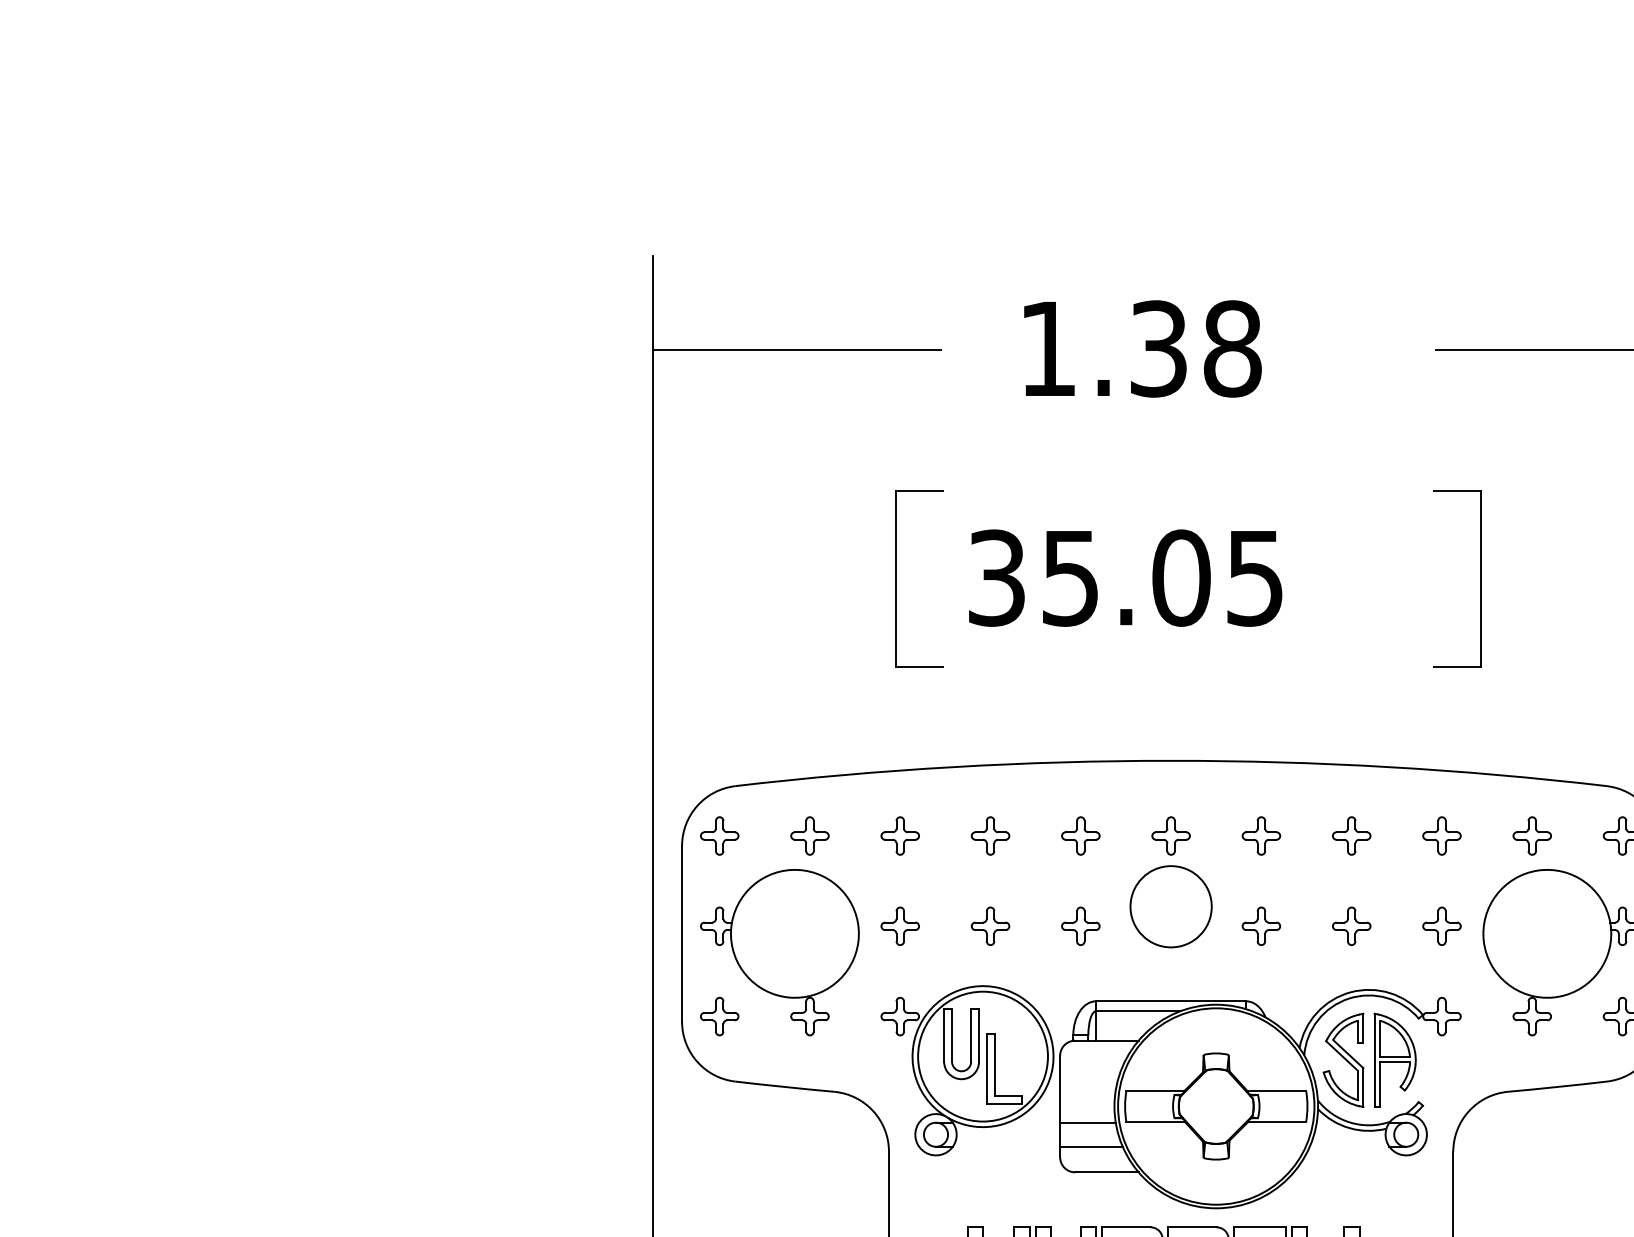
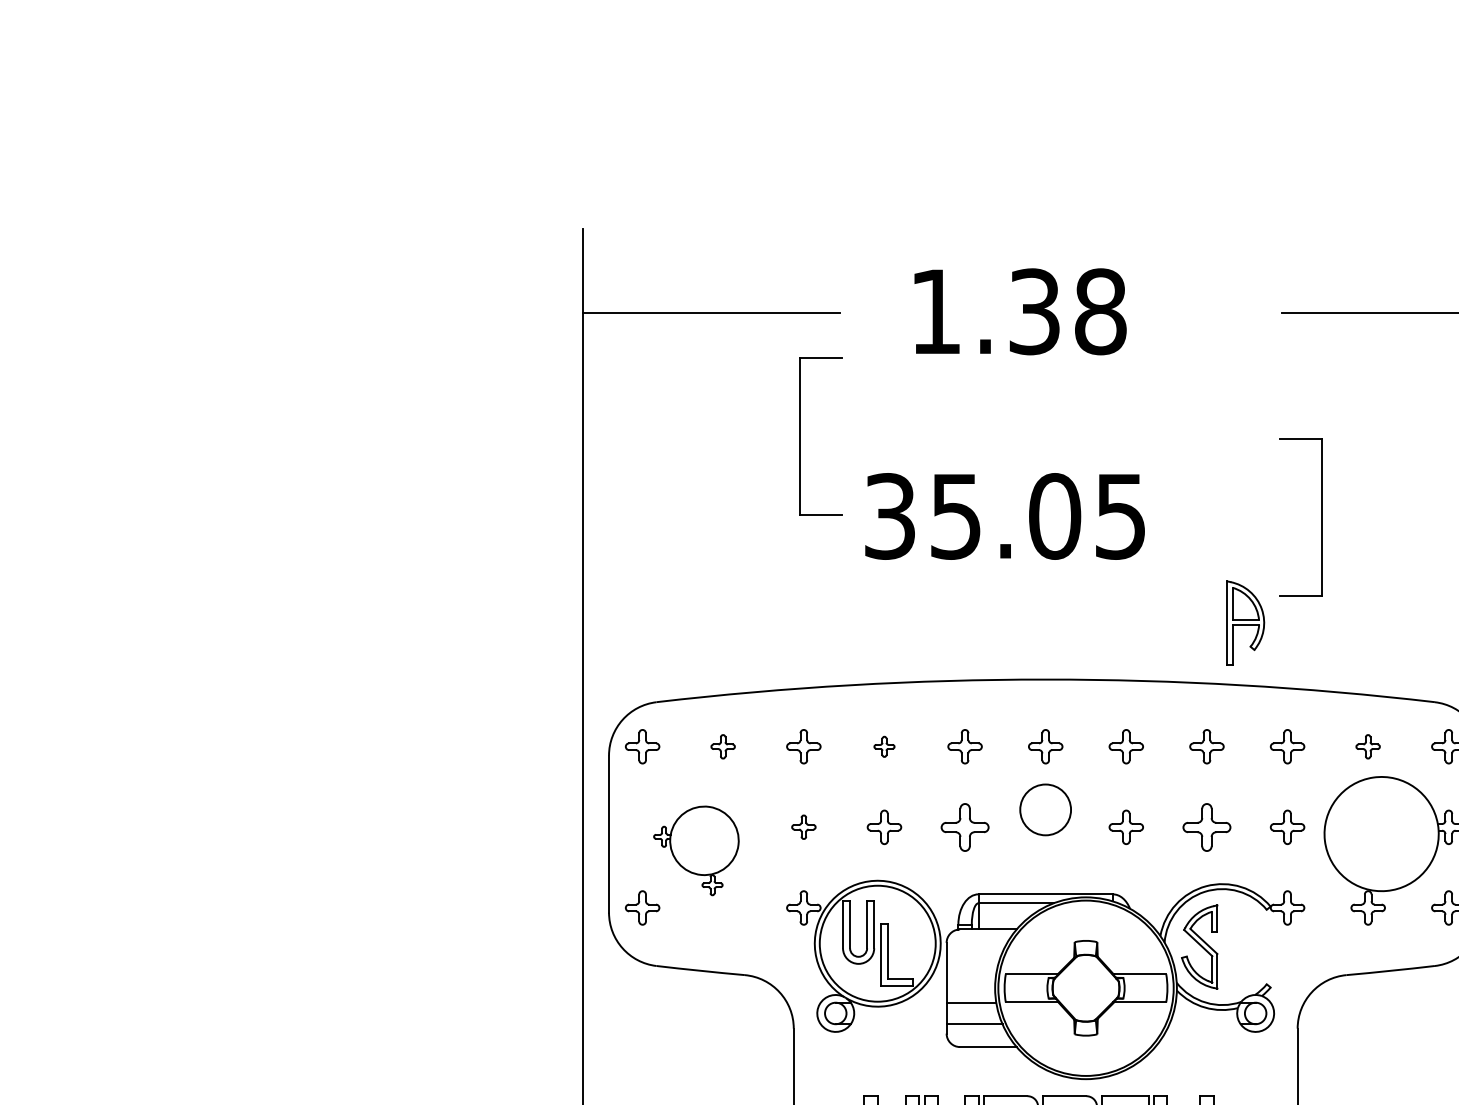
part: (896, 579) -> (800, 436), moved
part: (809, 835) -> (722, 746), size x0.7
part: (990, 835) -> (884, 746), size x0.6
part: (1531, 835) -> (1367, 746), size x0.7
circle: (1170, 906) -> (1045, 809), size x0.7
part: (899, 925) -> (803, 826), size x0.7
part: (1080, 925) -> (964, 826), size x1.4
part: (1351, 925) -> (1206, 826), size x1.4
part: (780, 952) -> (696, 850), size x0.6
part: (1394, 1059) -> (1245, 622), moved

